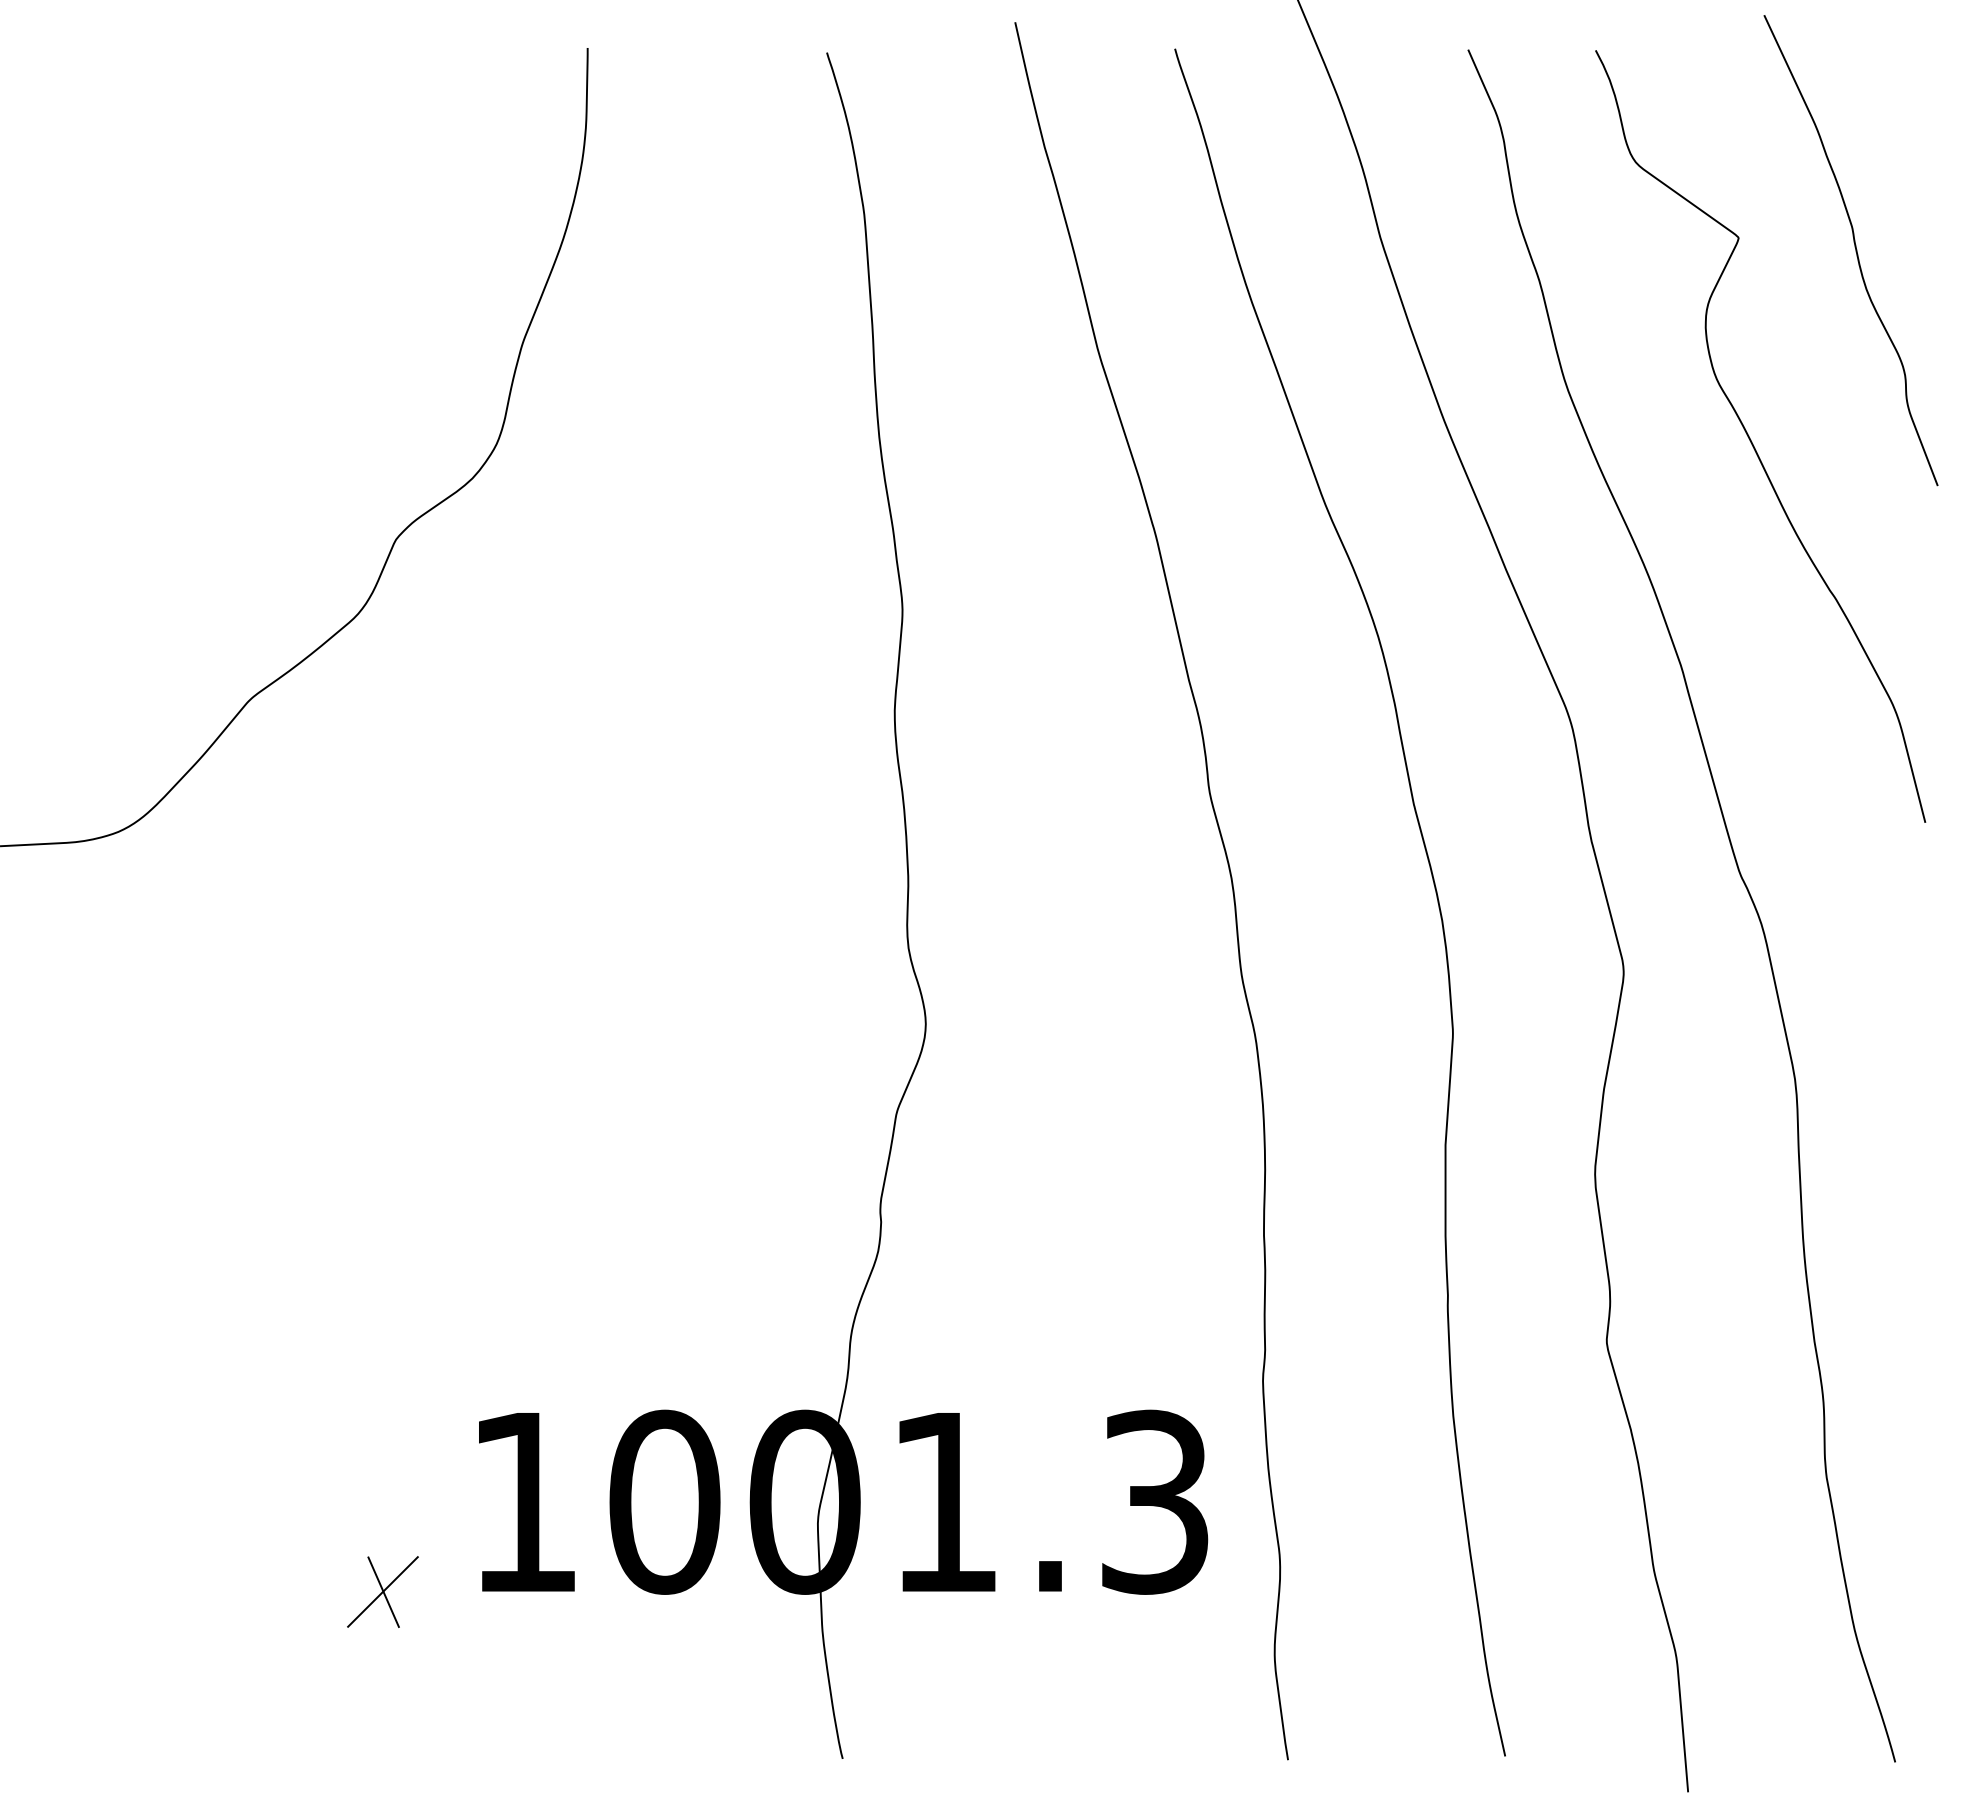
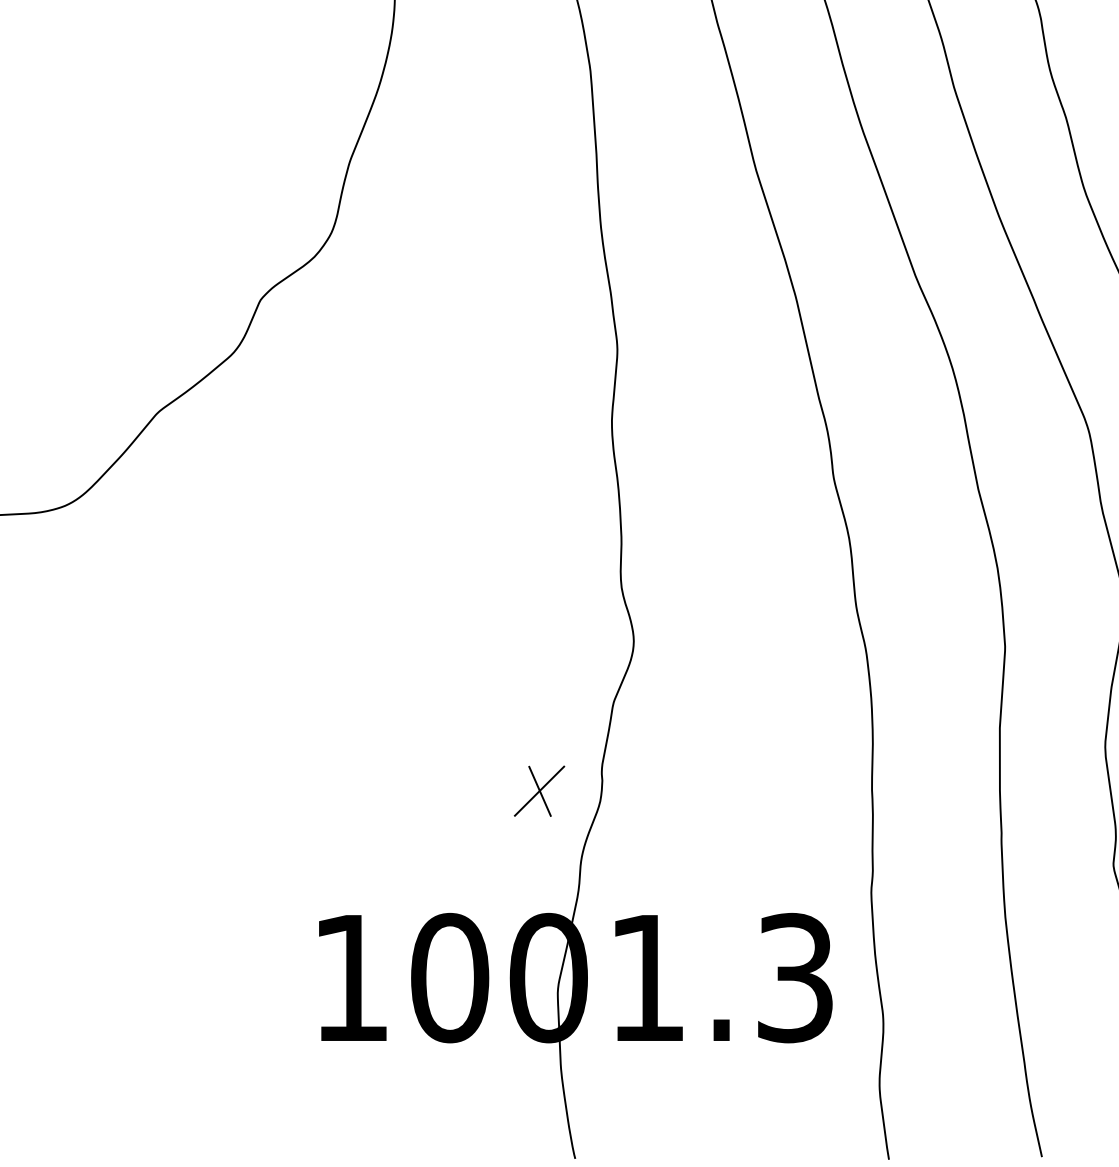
part: (382, 1591) -> (539, 790), moved

